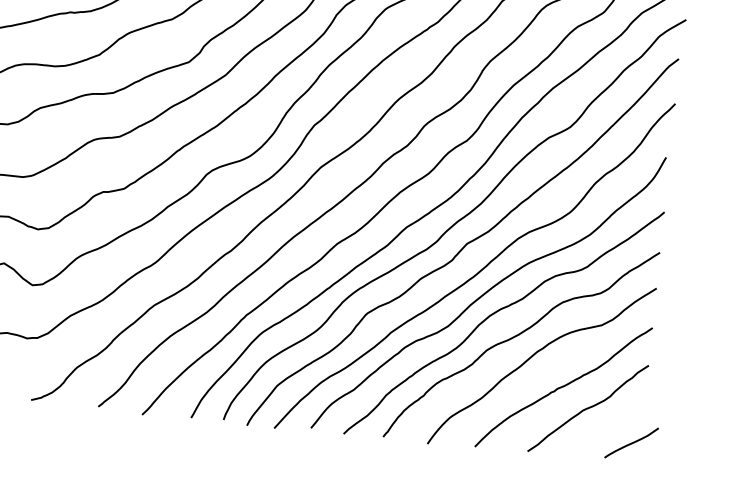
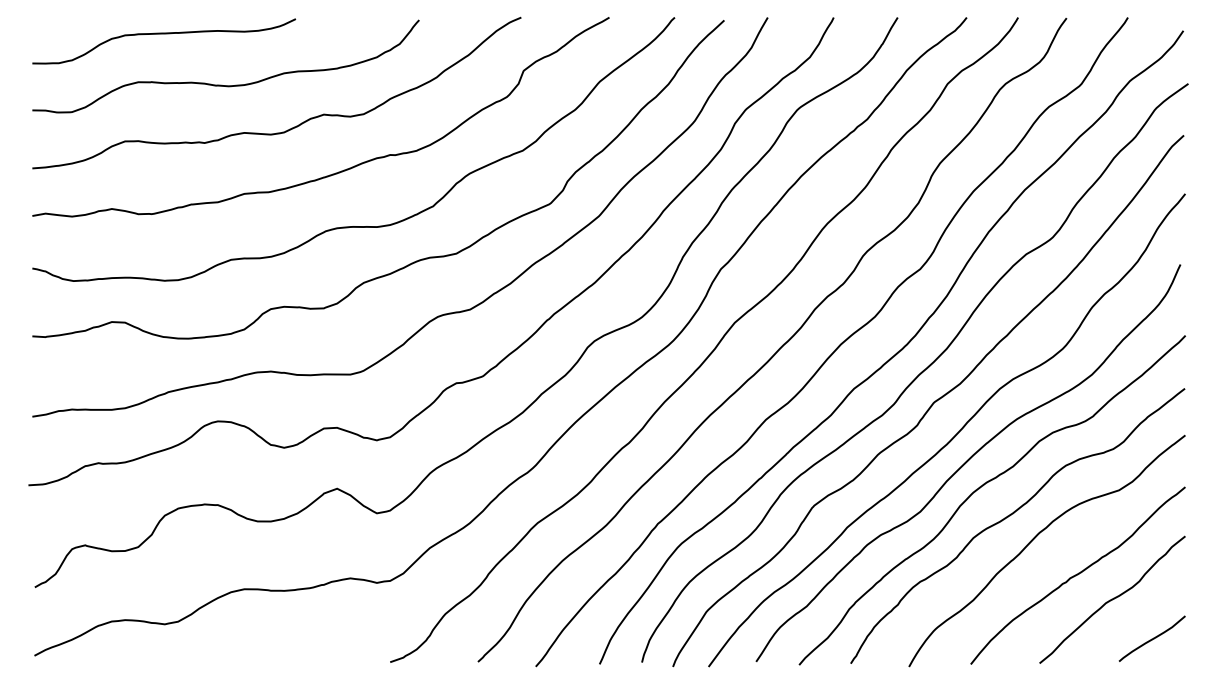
curve: (631, 442) -> (1151, 638), moved

